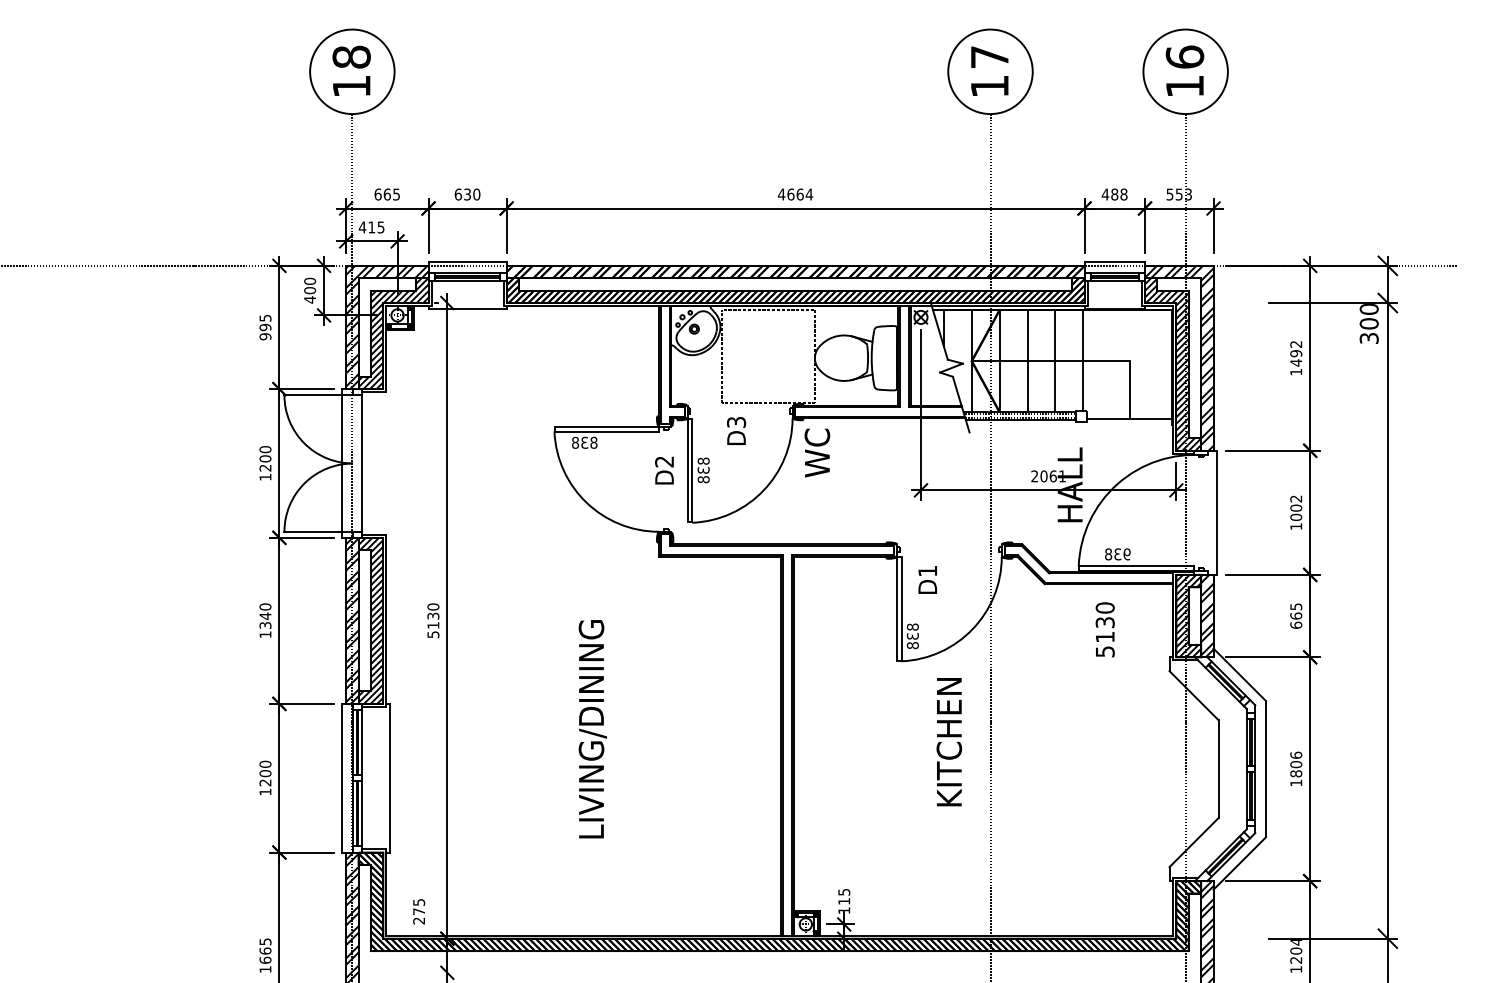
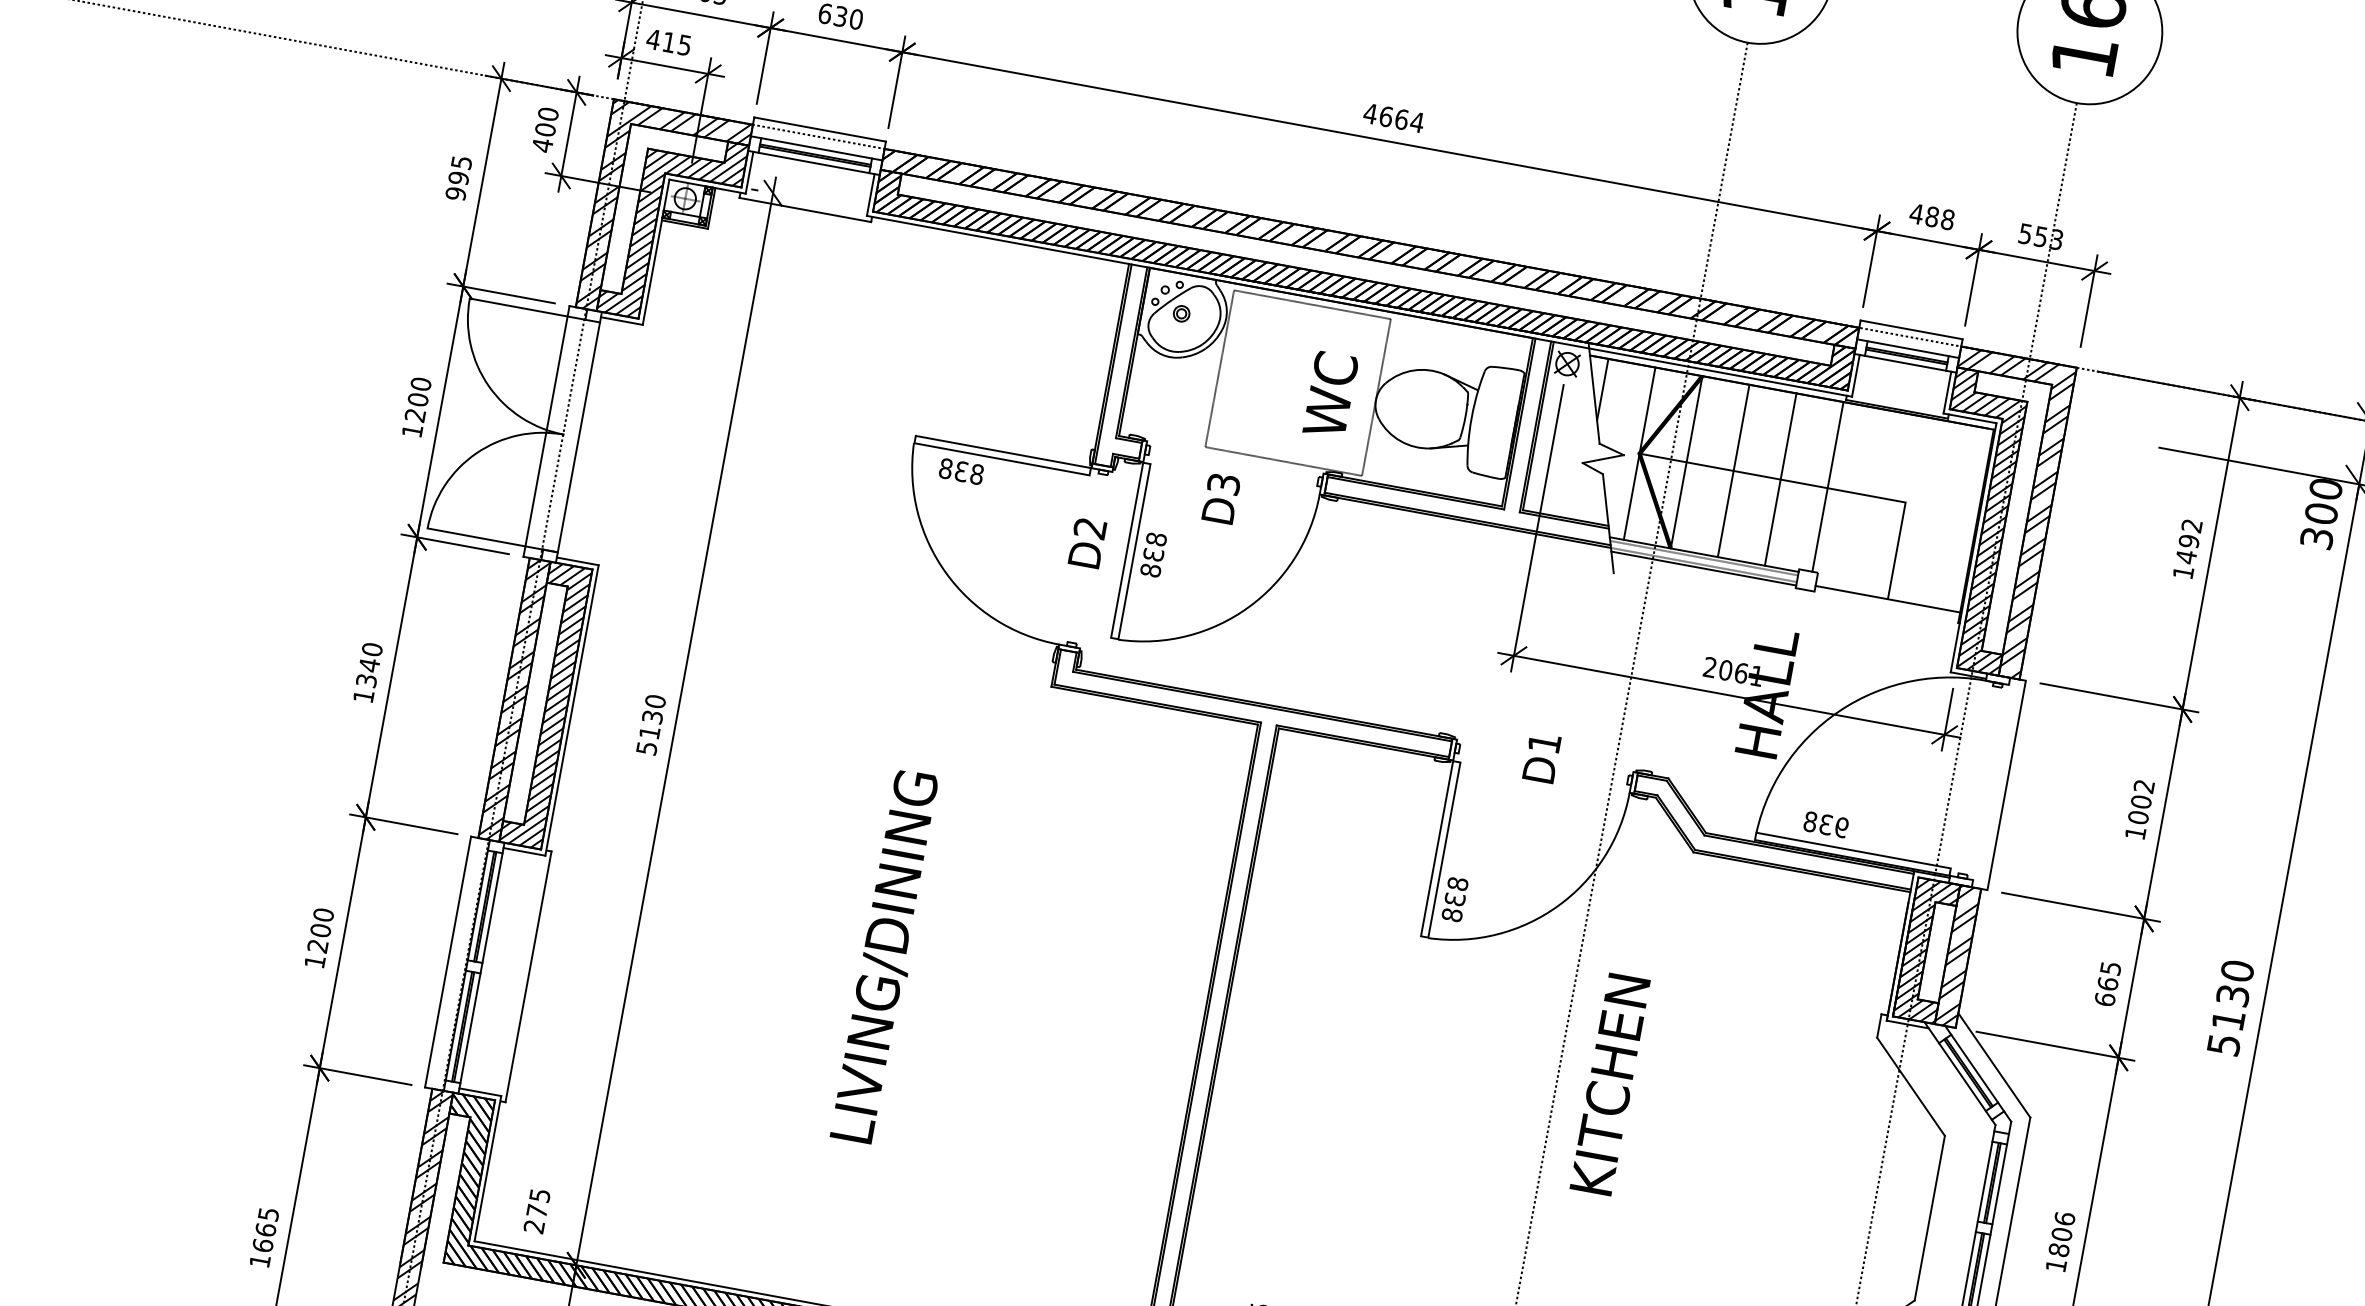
text: (817, 452) -> (1331, 394), moved
text: (927, 579) -> (1541, 757), moved
text: (1104, 629) -> (2229, 1007), moved
text: (949, 742) -> (1610, 1085), moved

